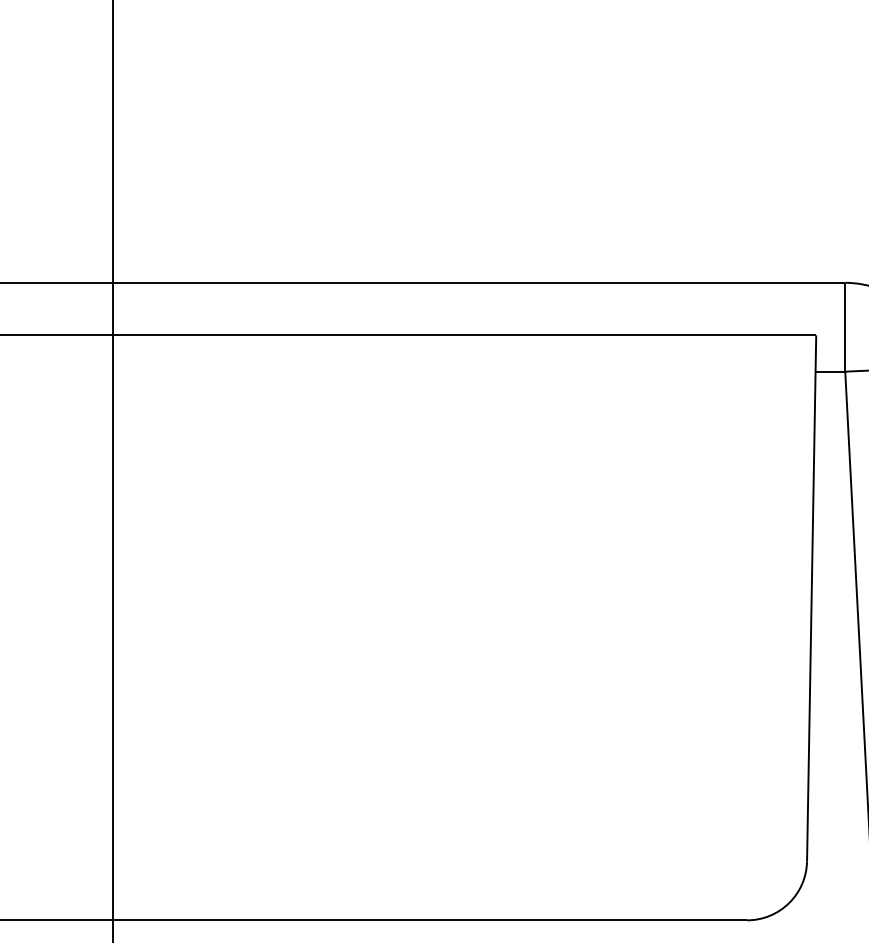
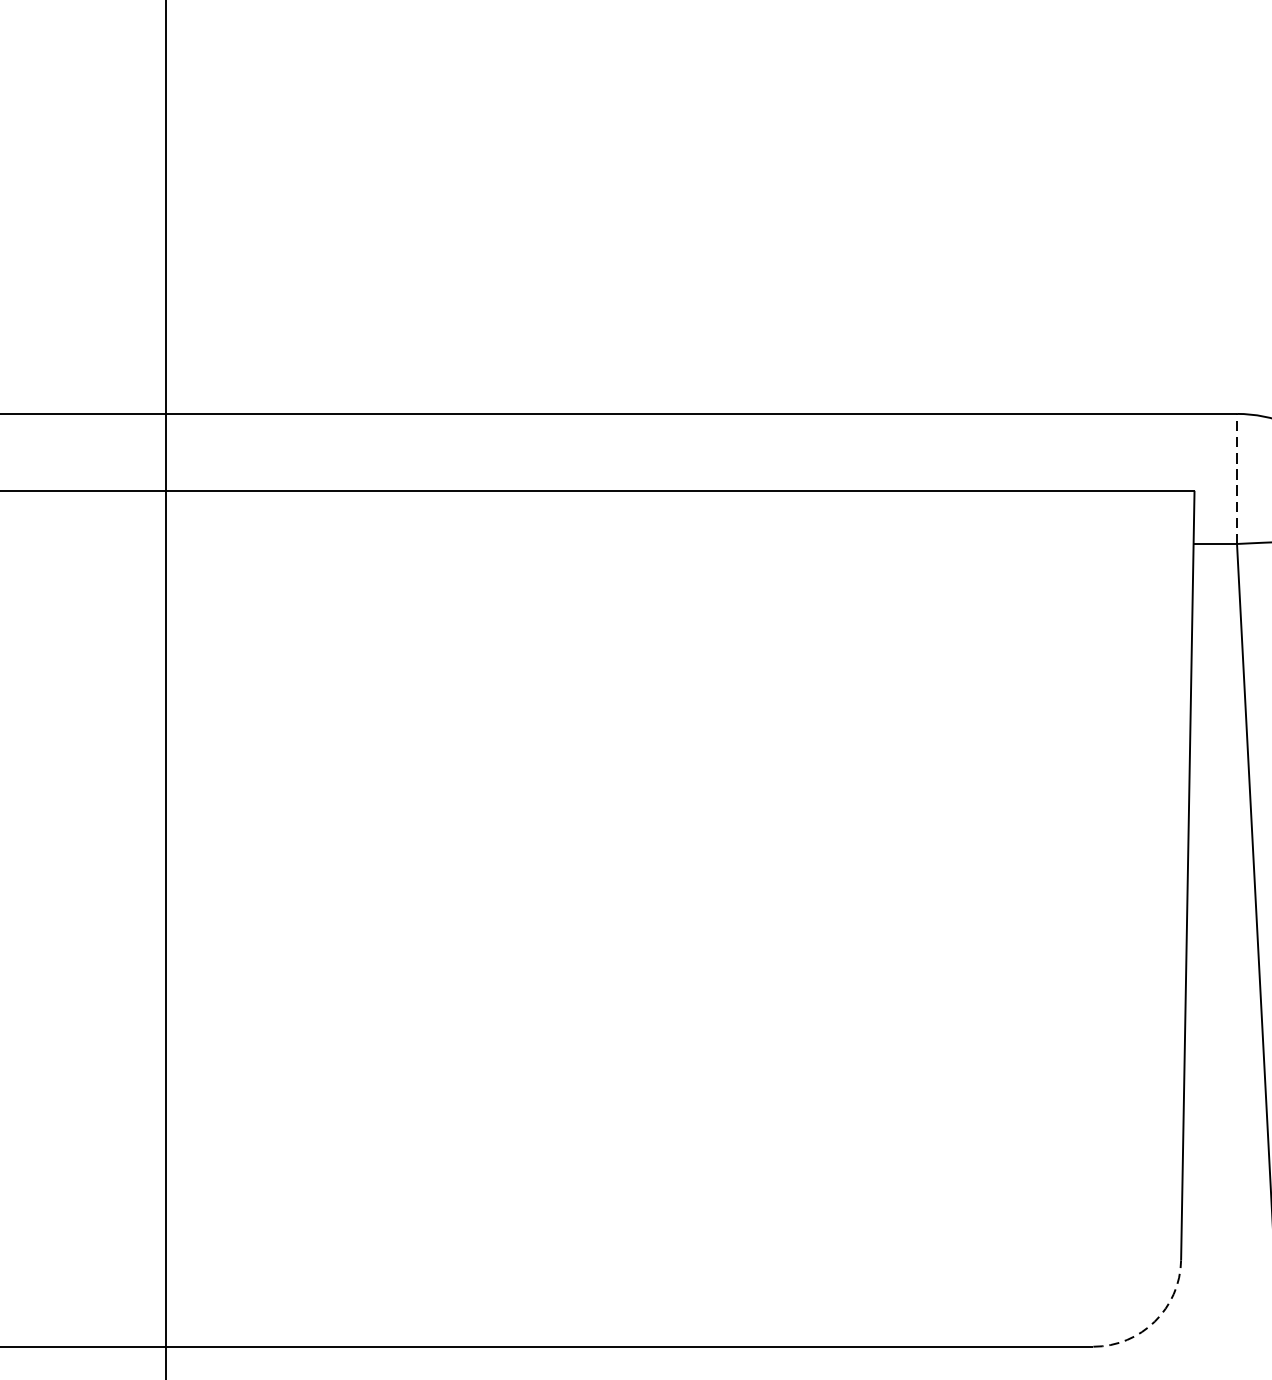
line: (845, 326) -> (1237, 477), solid -> dashed
arc: (789, 903) -> (1155, 1322), solid -> dashed

